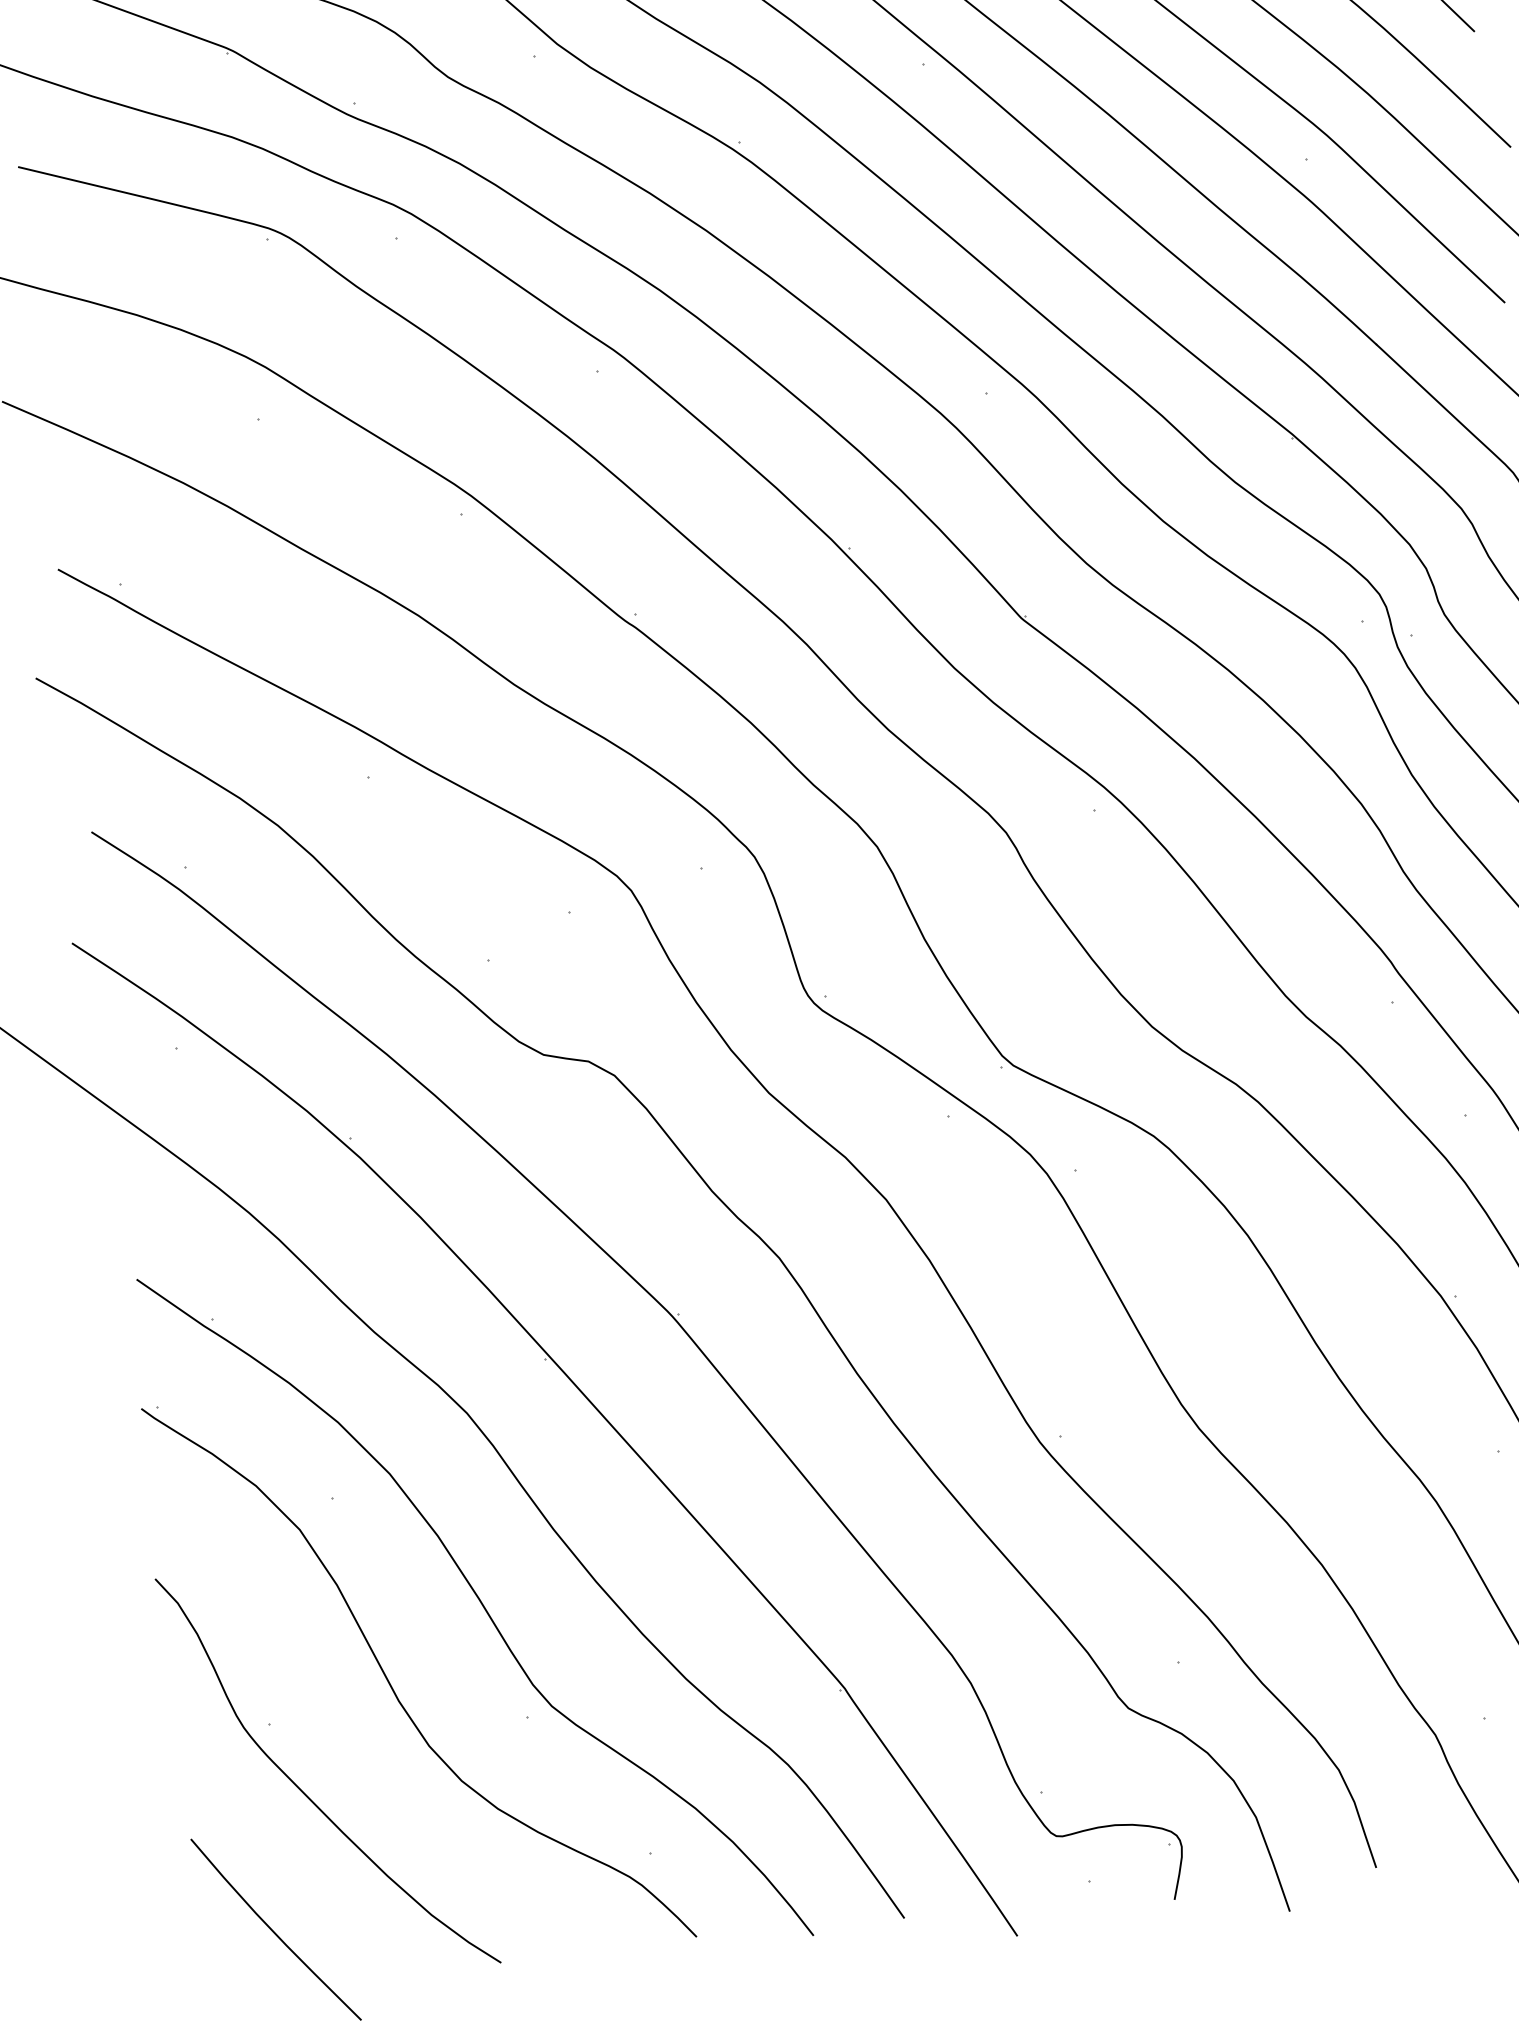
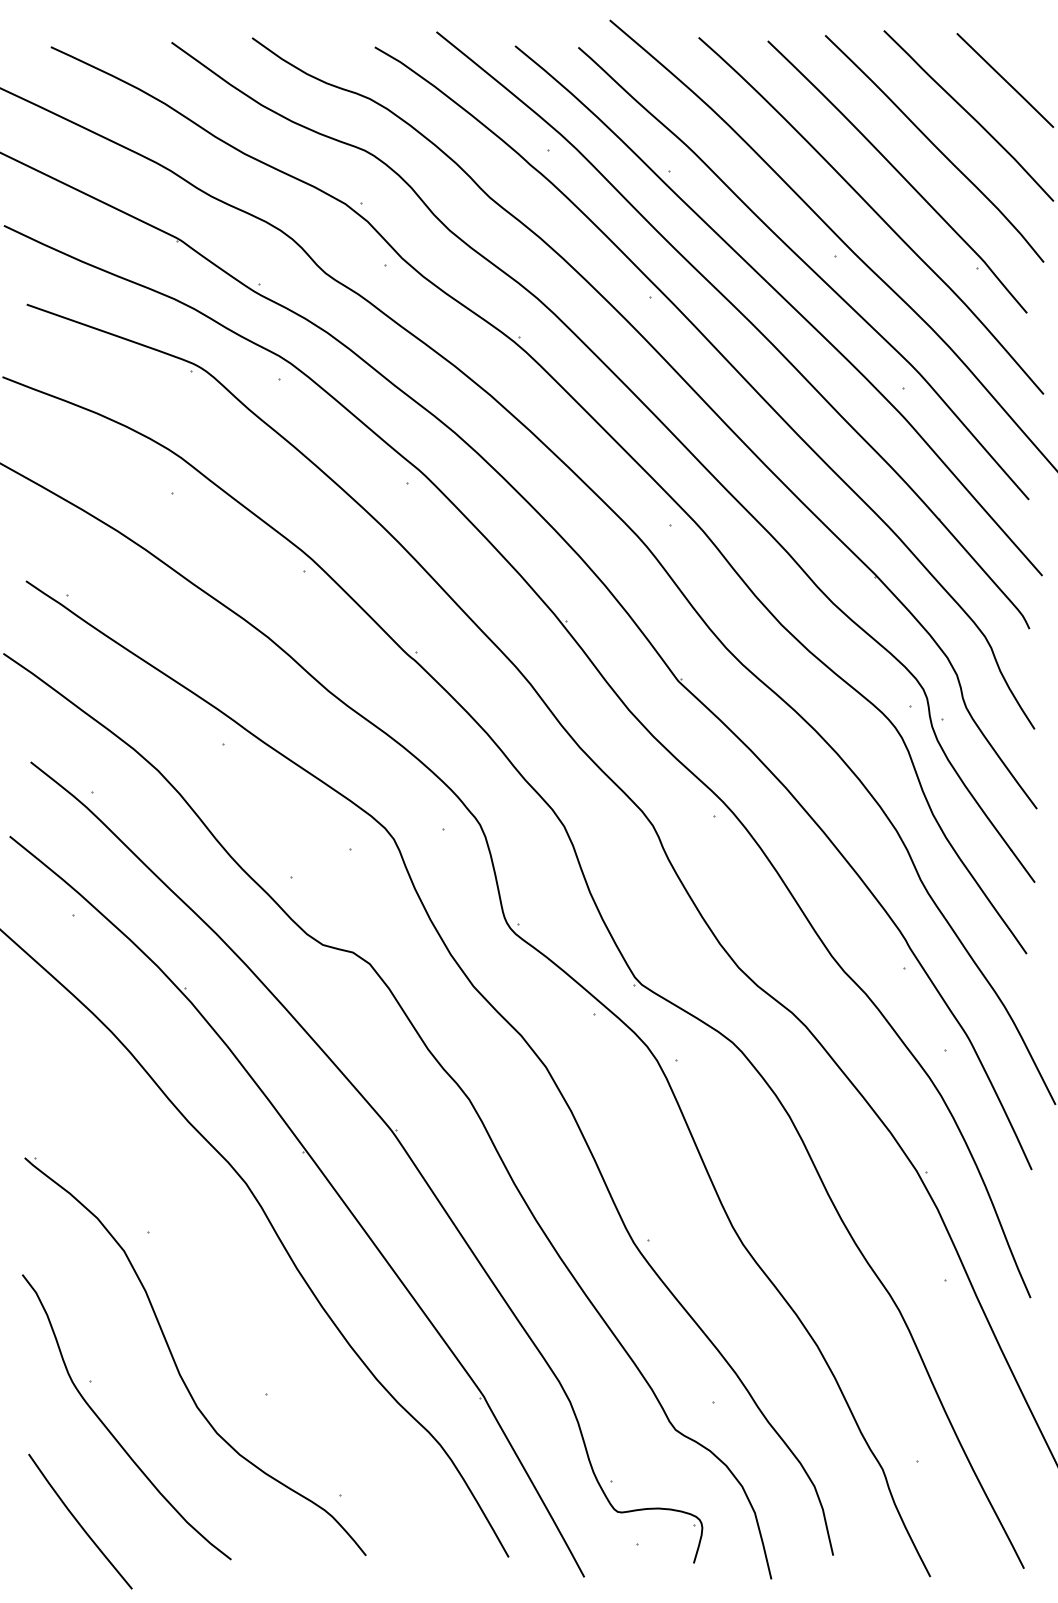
part: (475, 1607) -> (238, 1316), removed

